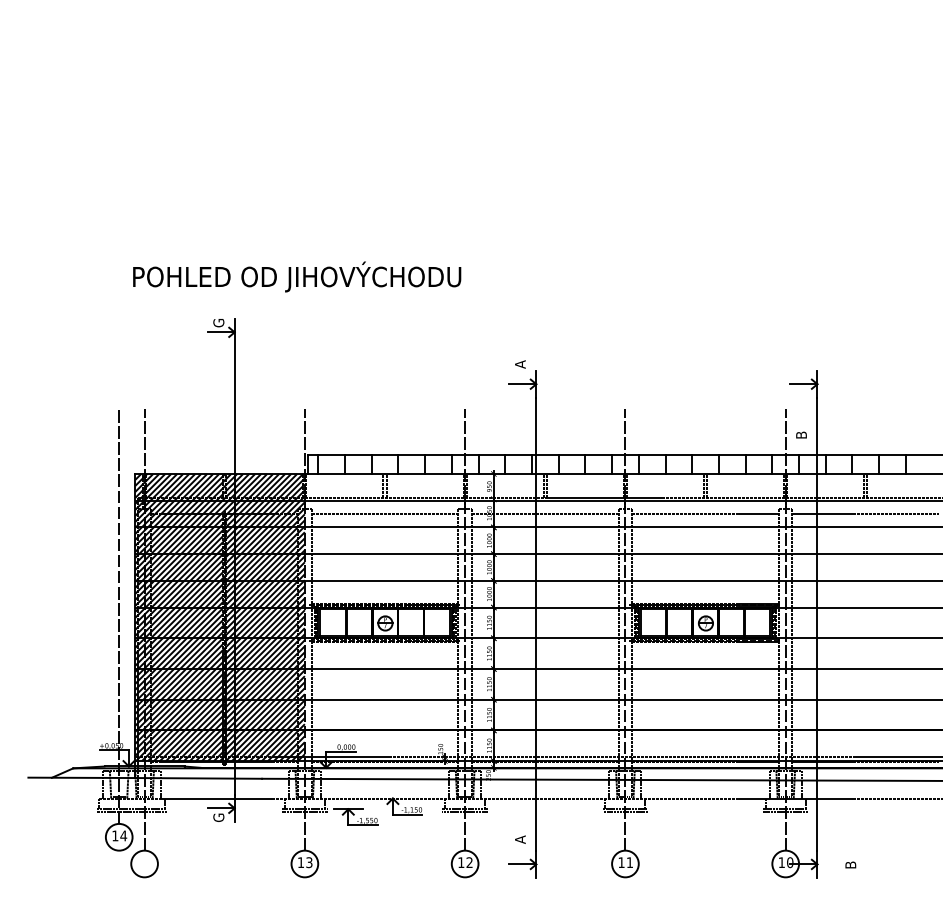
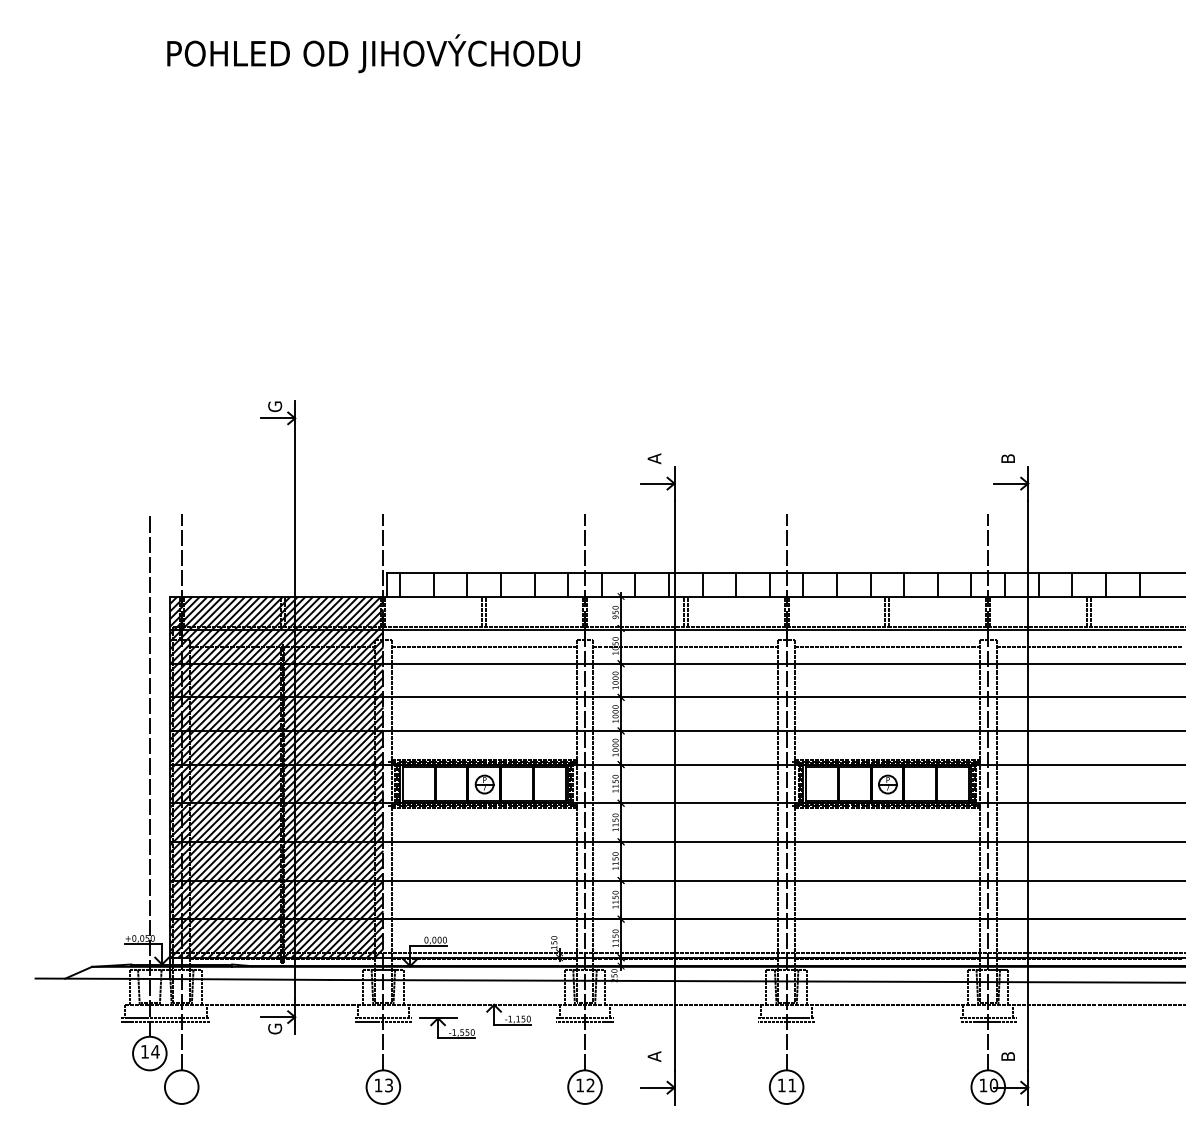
text: (297, 276) -> (373, 53), moved
text: (800, 435) -> (1007, 458), moved
text: (850, 865) -> (1007, 1056), moved

